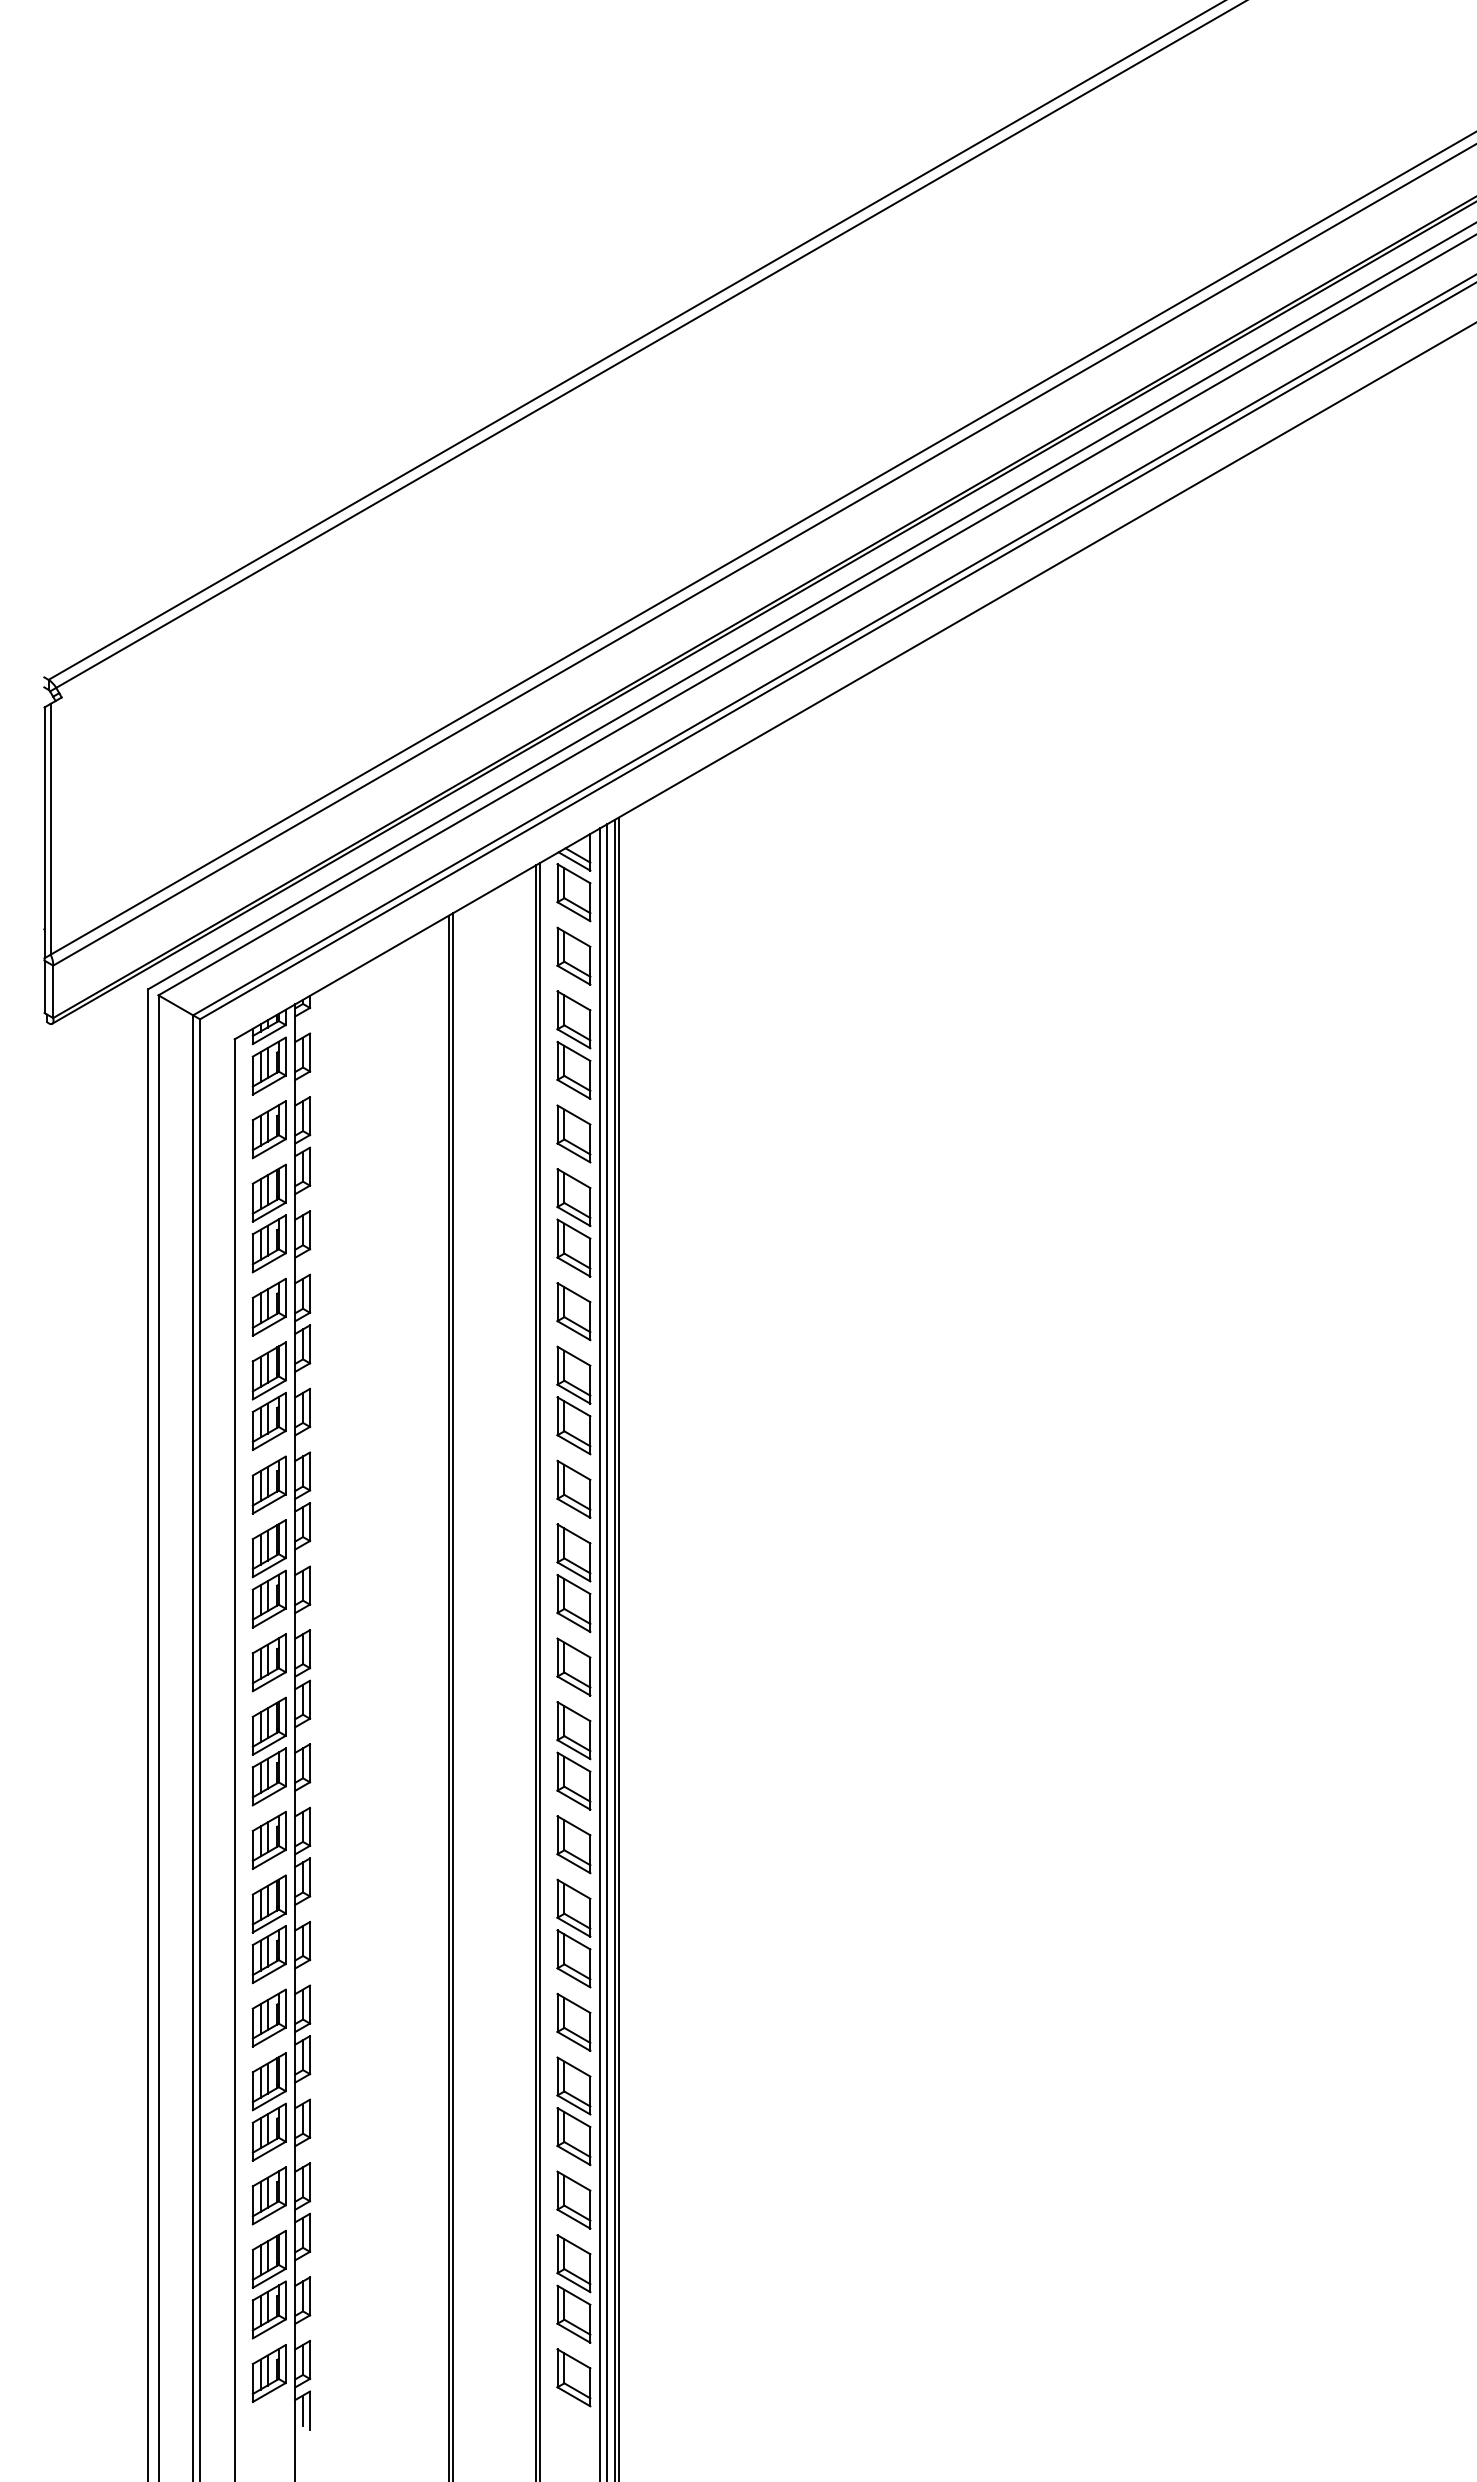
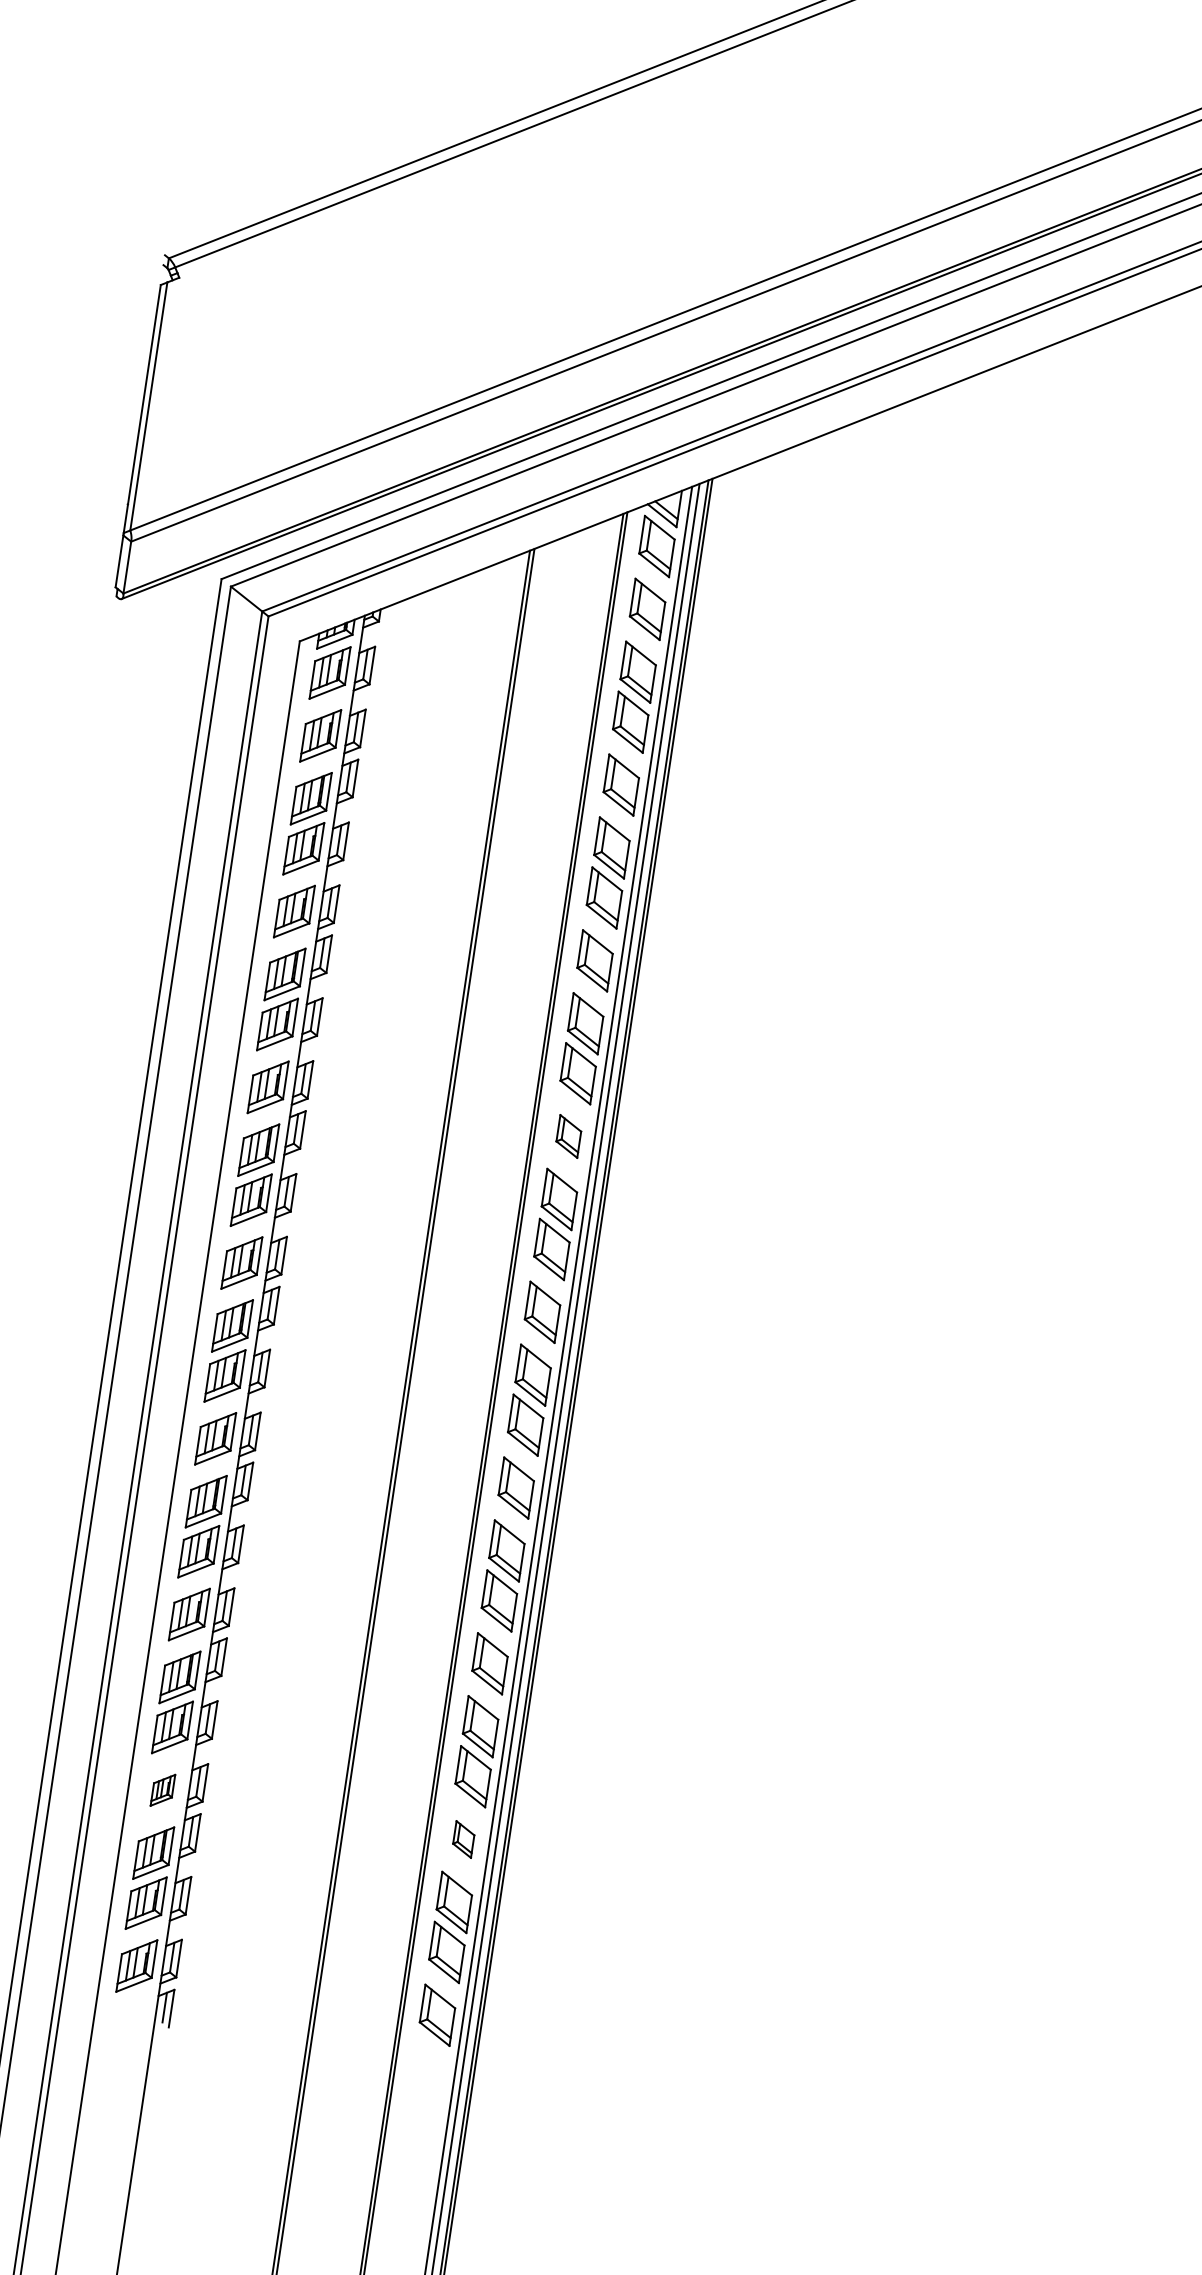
part: (573, 1488) -> (568, 1135), size x0.7
part: (268, 2195) -> (162, 1789), size x0.6
part: (573, 2199) -> (463, 1838), size x0.6

